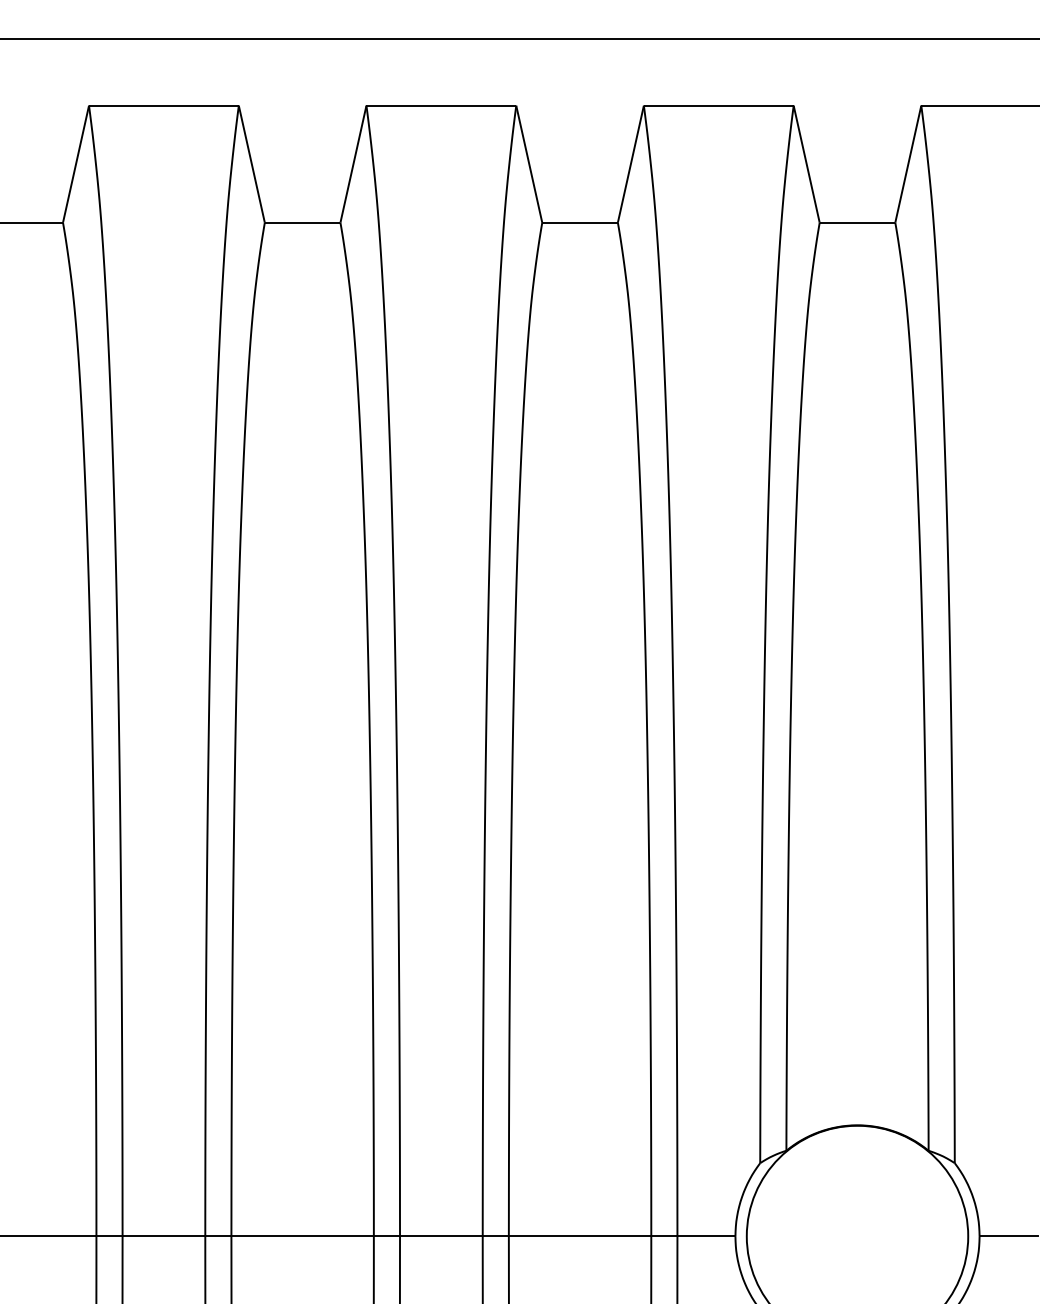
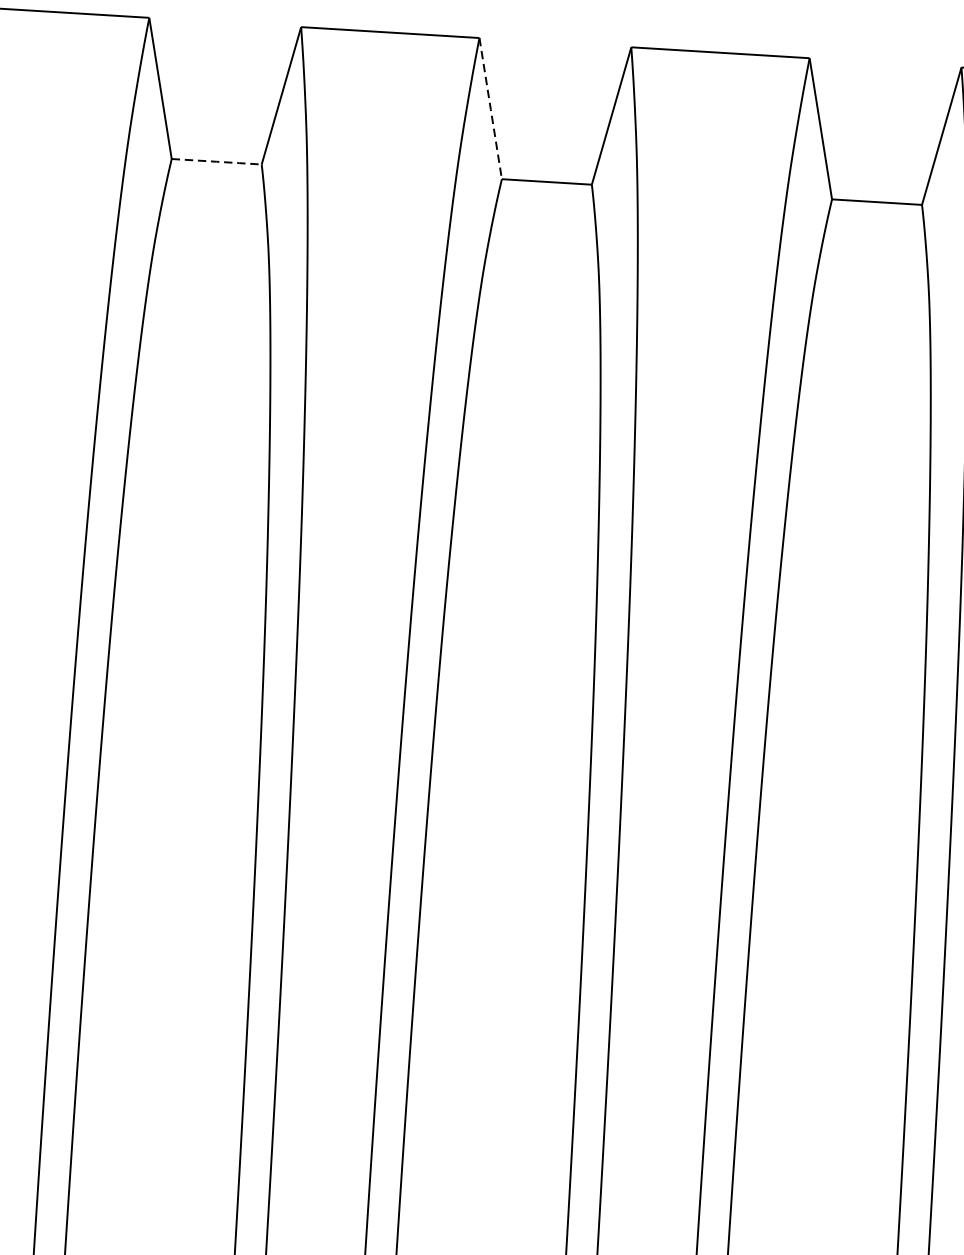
line: (529, 163) -> (491, 107), solid -> dashed
line: (302, 222) -> (216, 161), solid -> dashed

